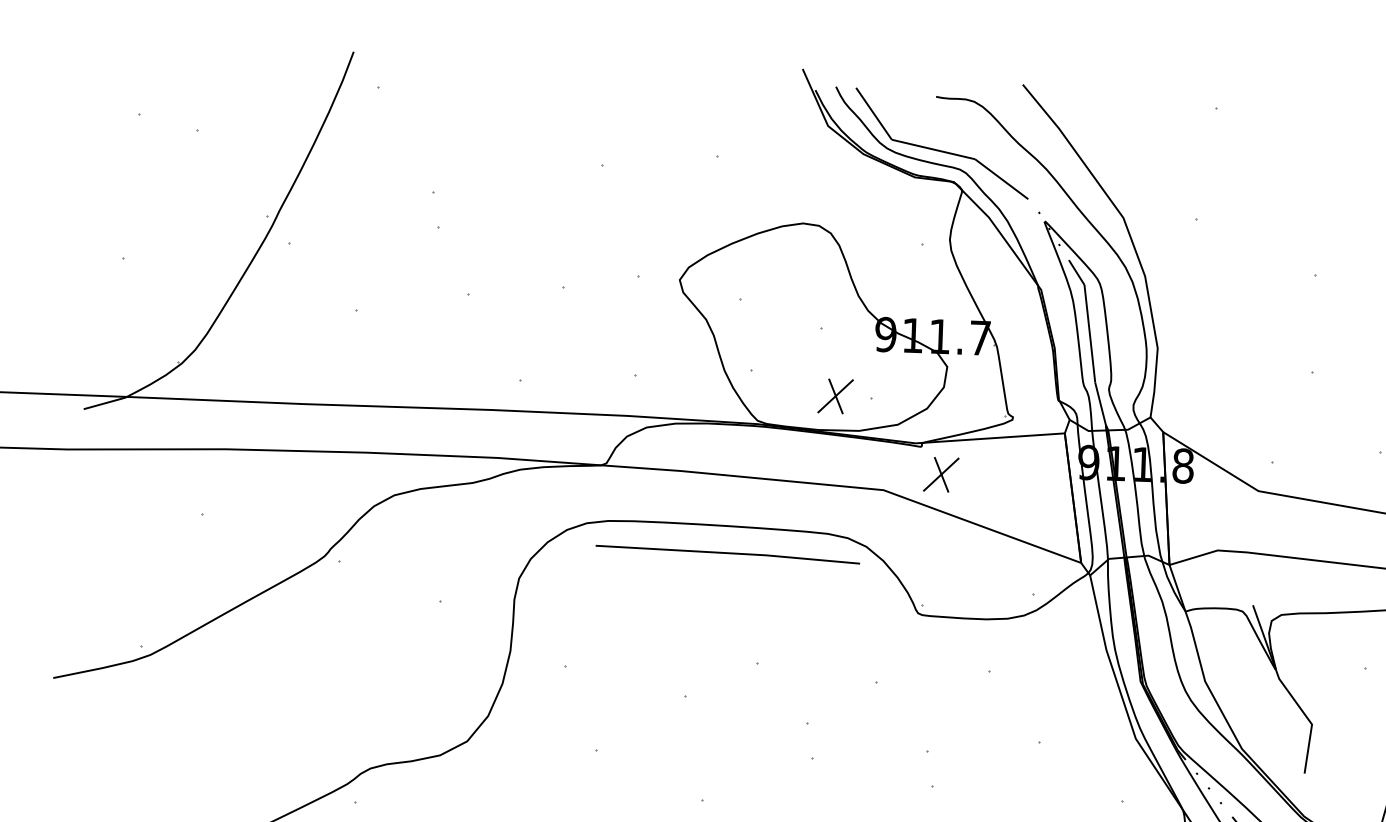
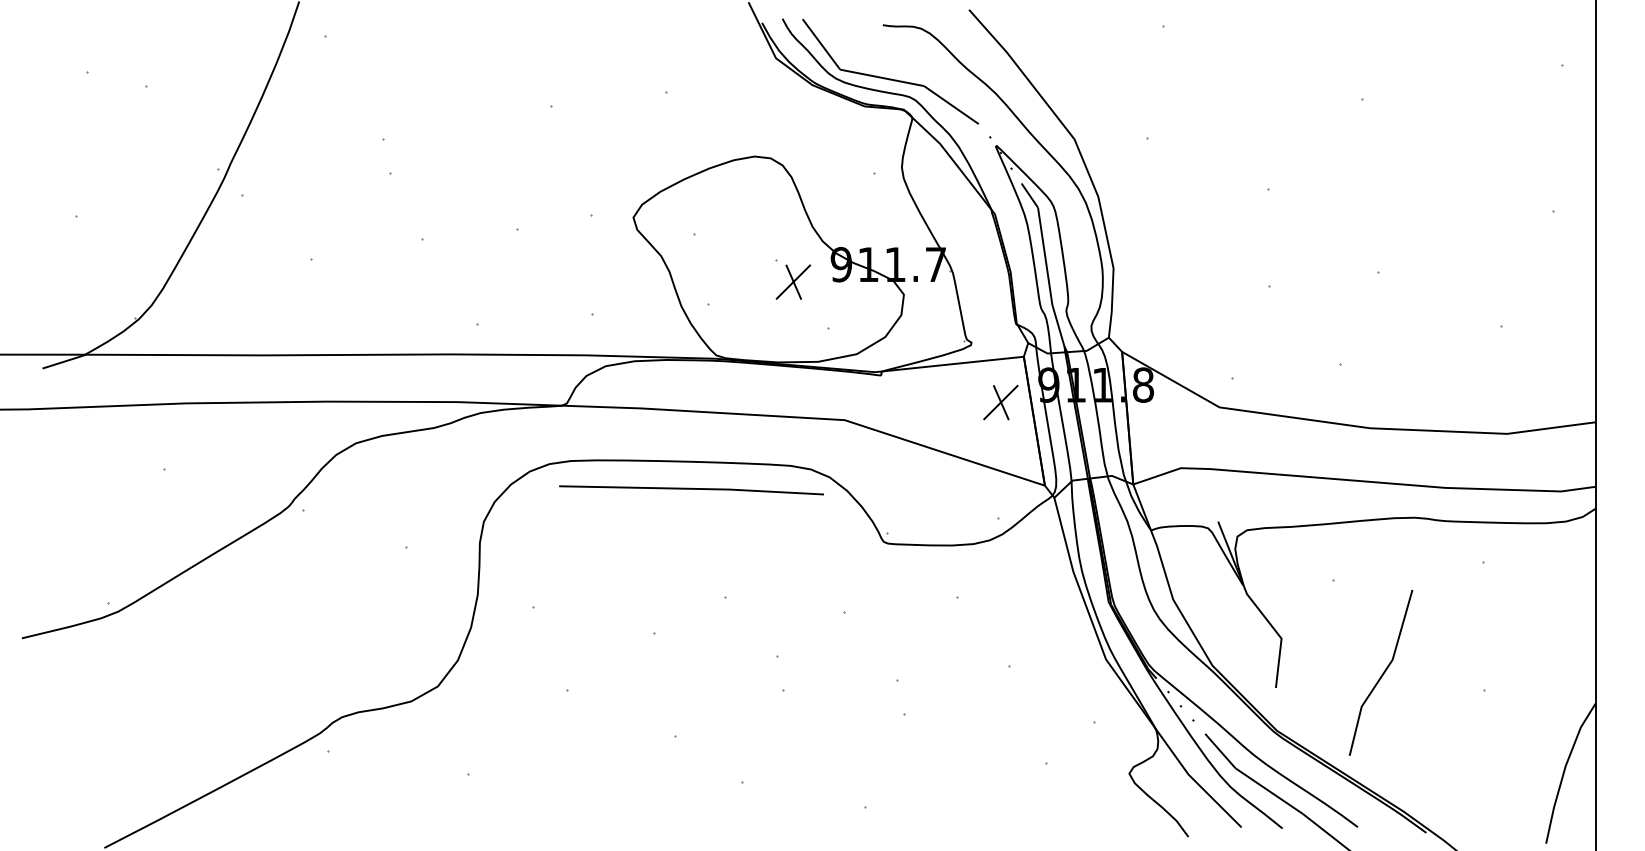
part: (835, 395) -> (793, 281), moved
part: (940, 474) -> (1000, 402), moved

